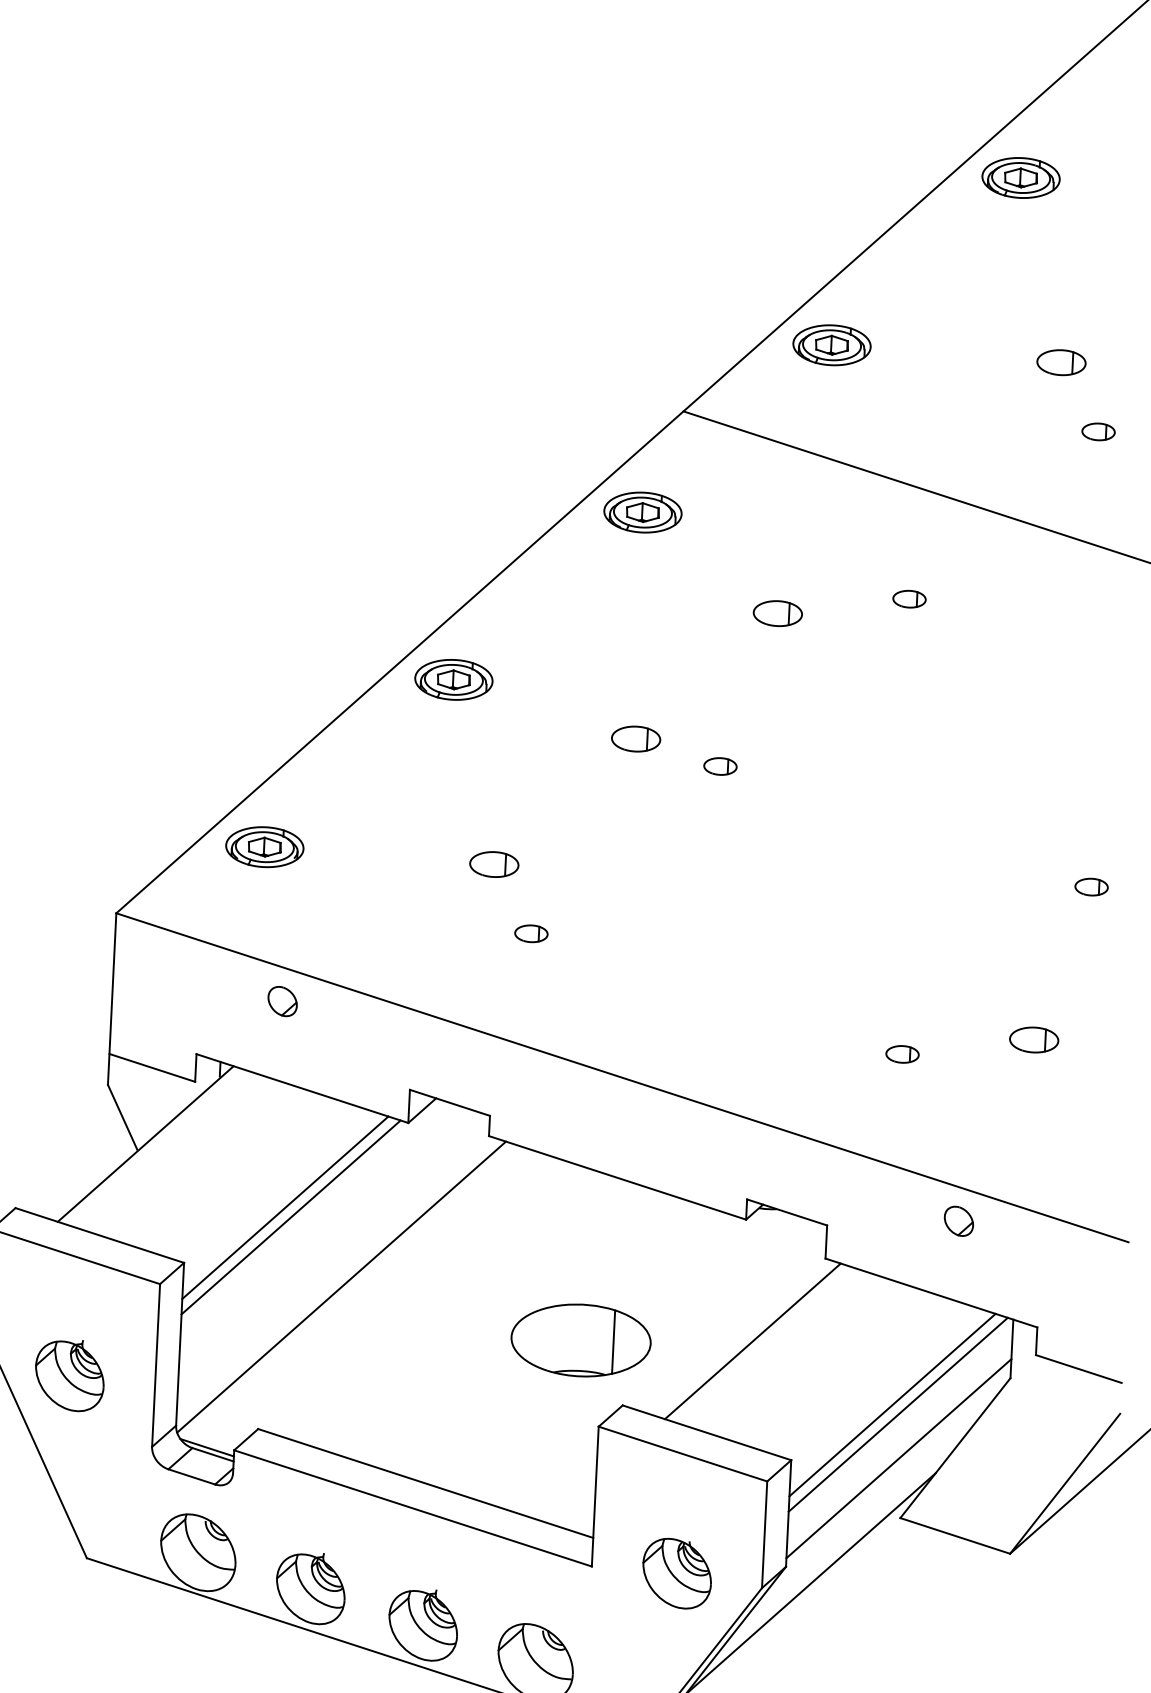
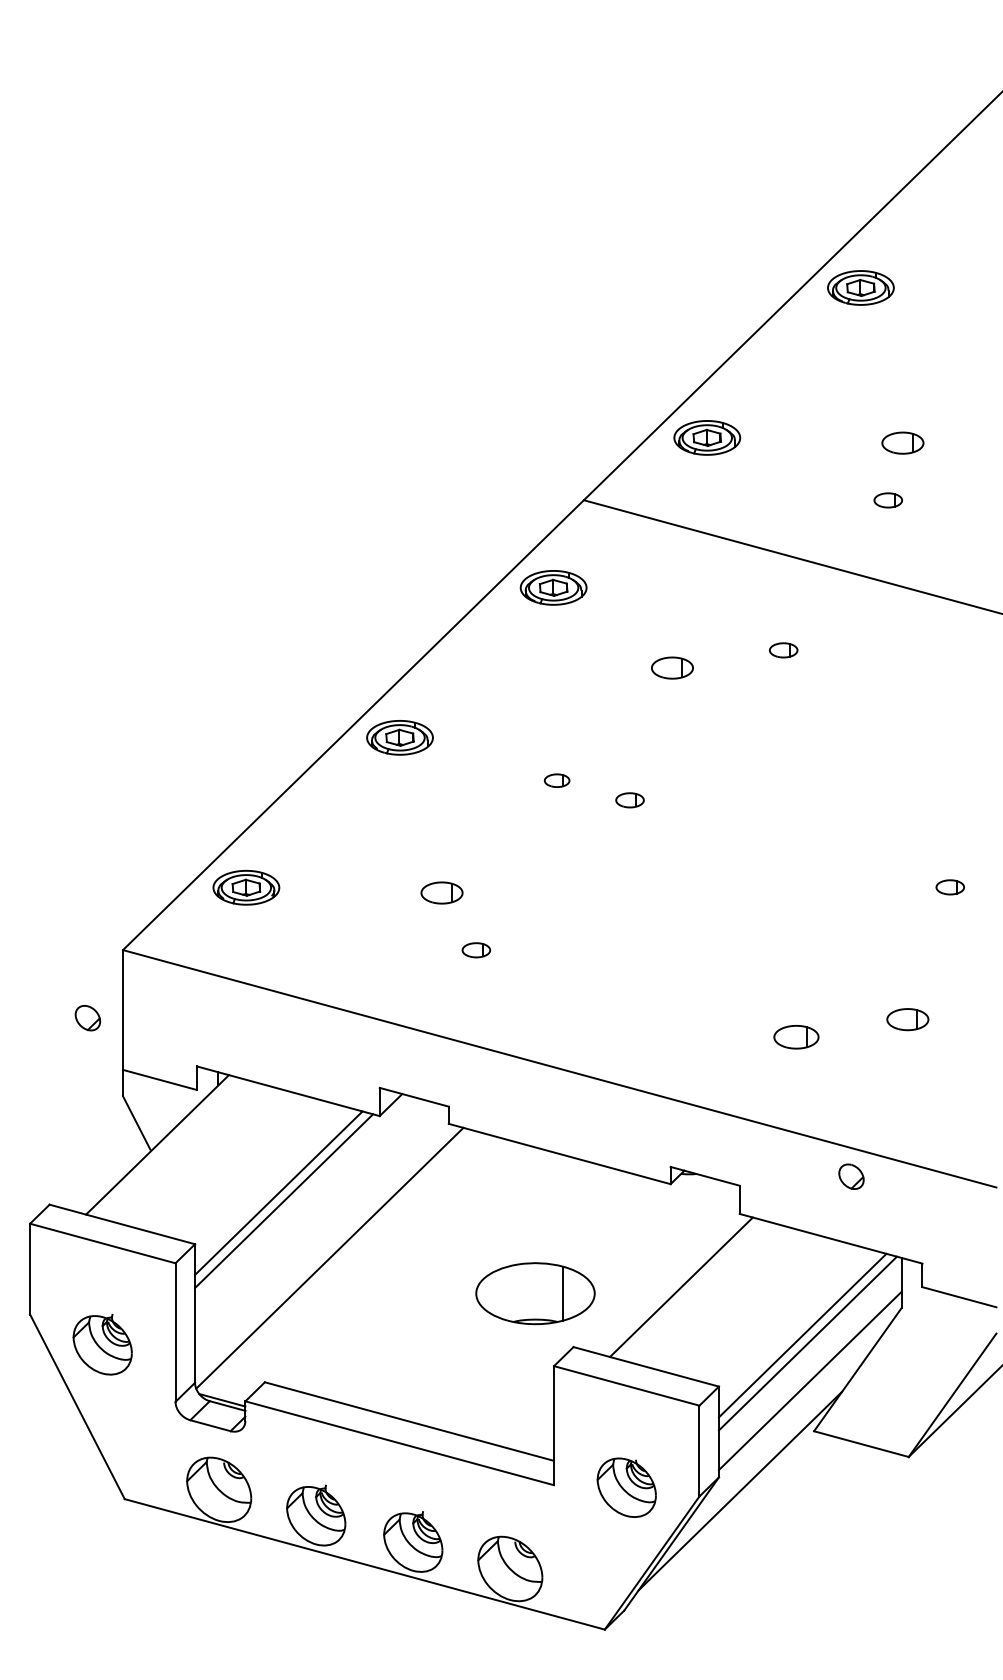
part: (1097, 431) -> (887, 500), moved
part: (635, 738) -> (556, 780), size x0.6
part: (282, 1001) -> (87, 1018), moved
part: (902, 1054) -> (796, 1037), size x1.6

